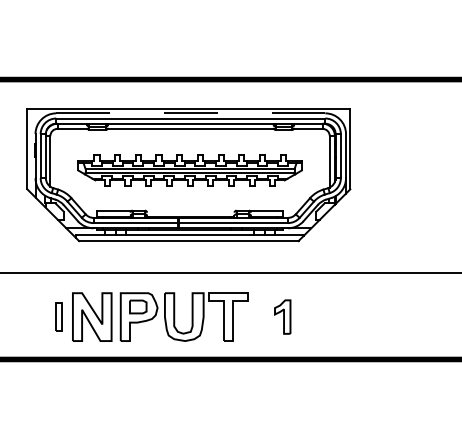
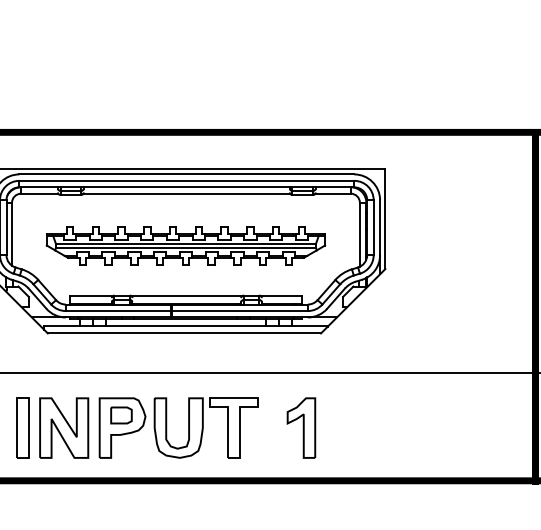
line: (190, 113) -> (186, 174), dashed -> solid
line: (190, 211) -> (186, 296), added
part: (58, 316) -> (22, 427), size x1.67
part: (282, 316) -> (301, 427), size x1.43

